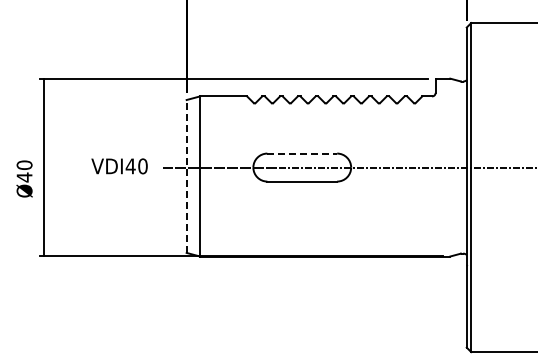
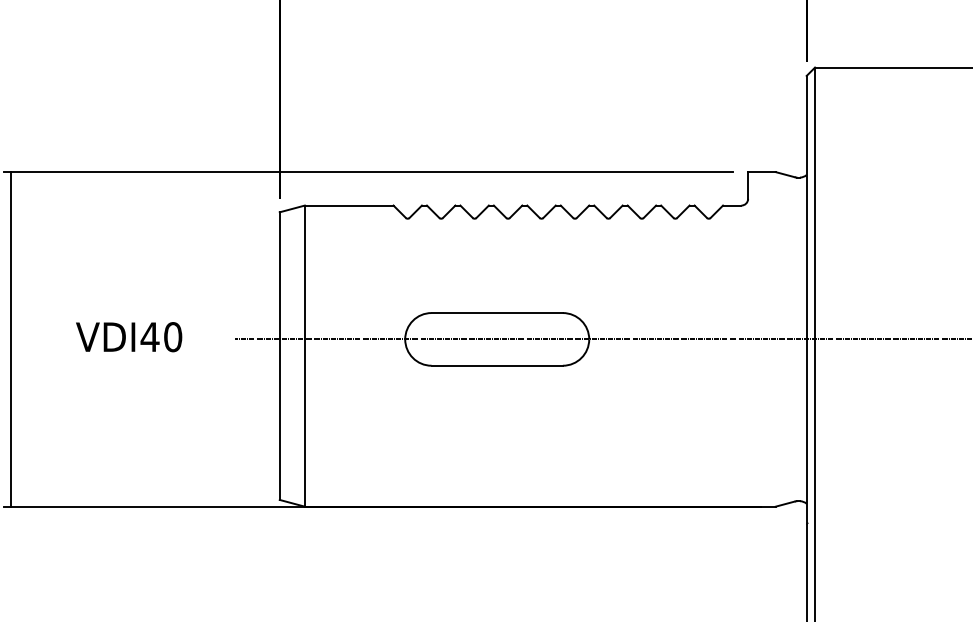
line: (302, 153) -> (497, 312), dashed -> solid
text: (119, 166) -> (128, 337), moved
line: (186, 175) -> (279, 354), dashed -> solid

